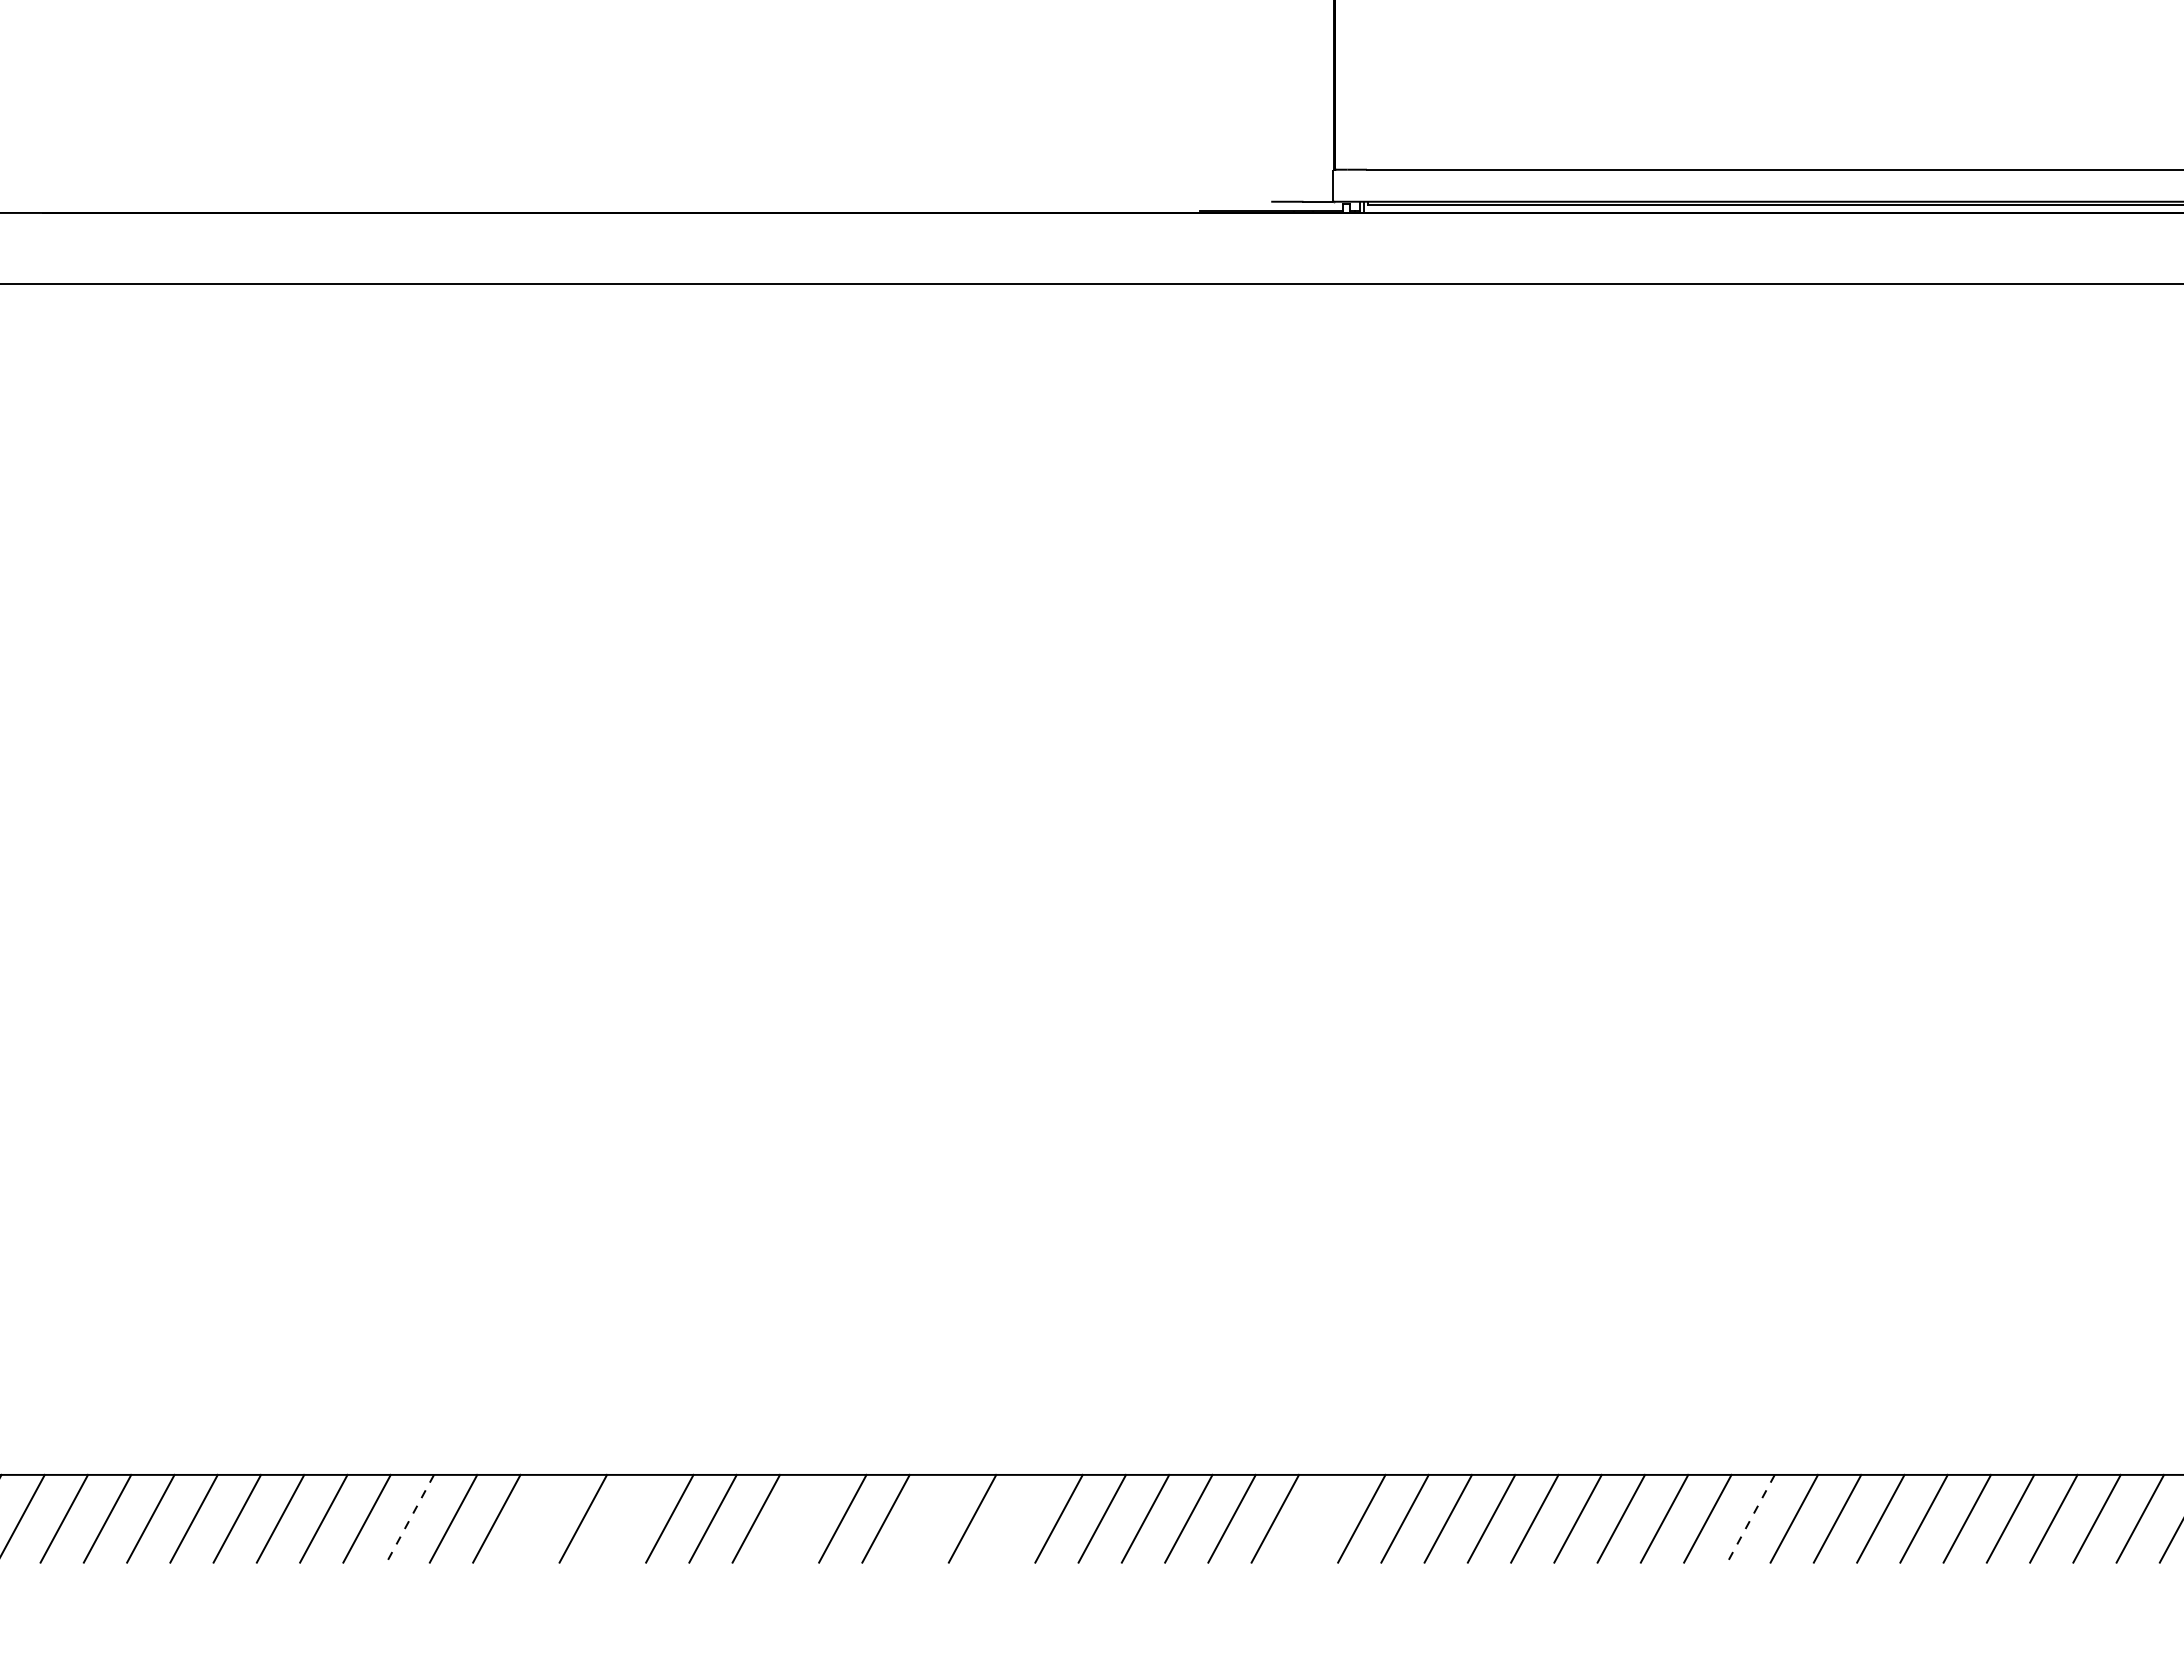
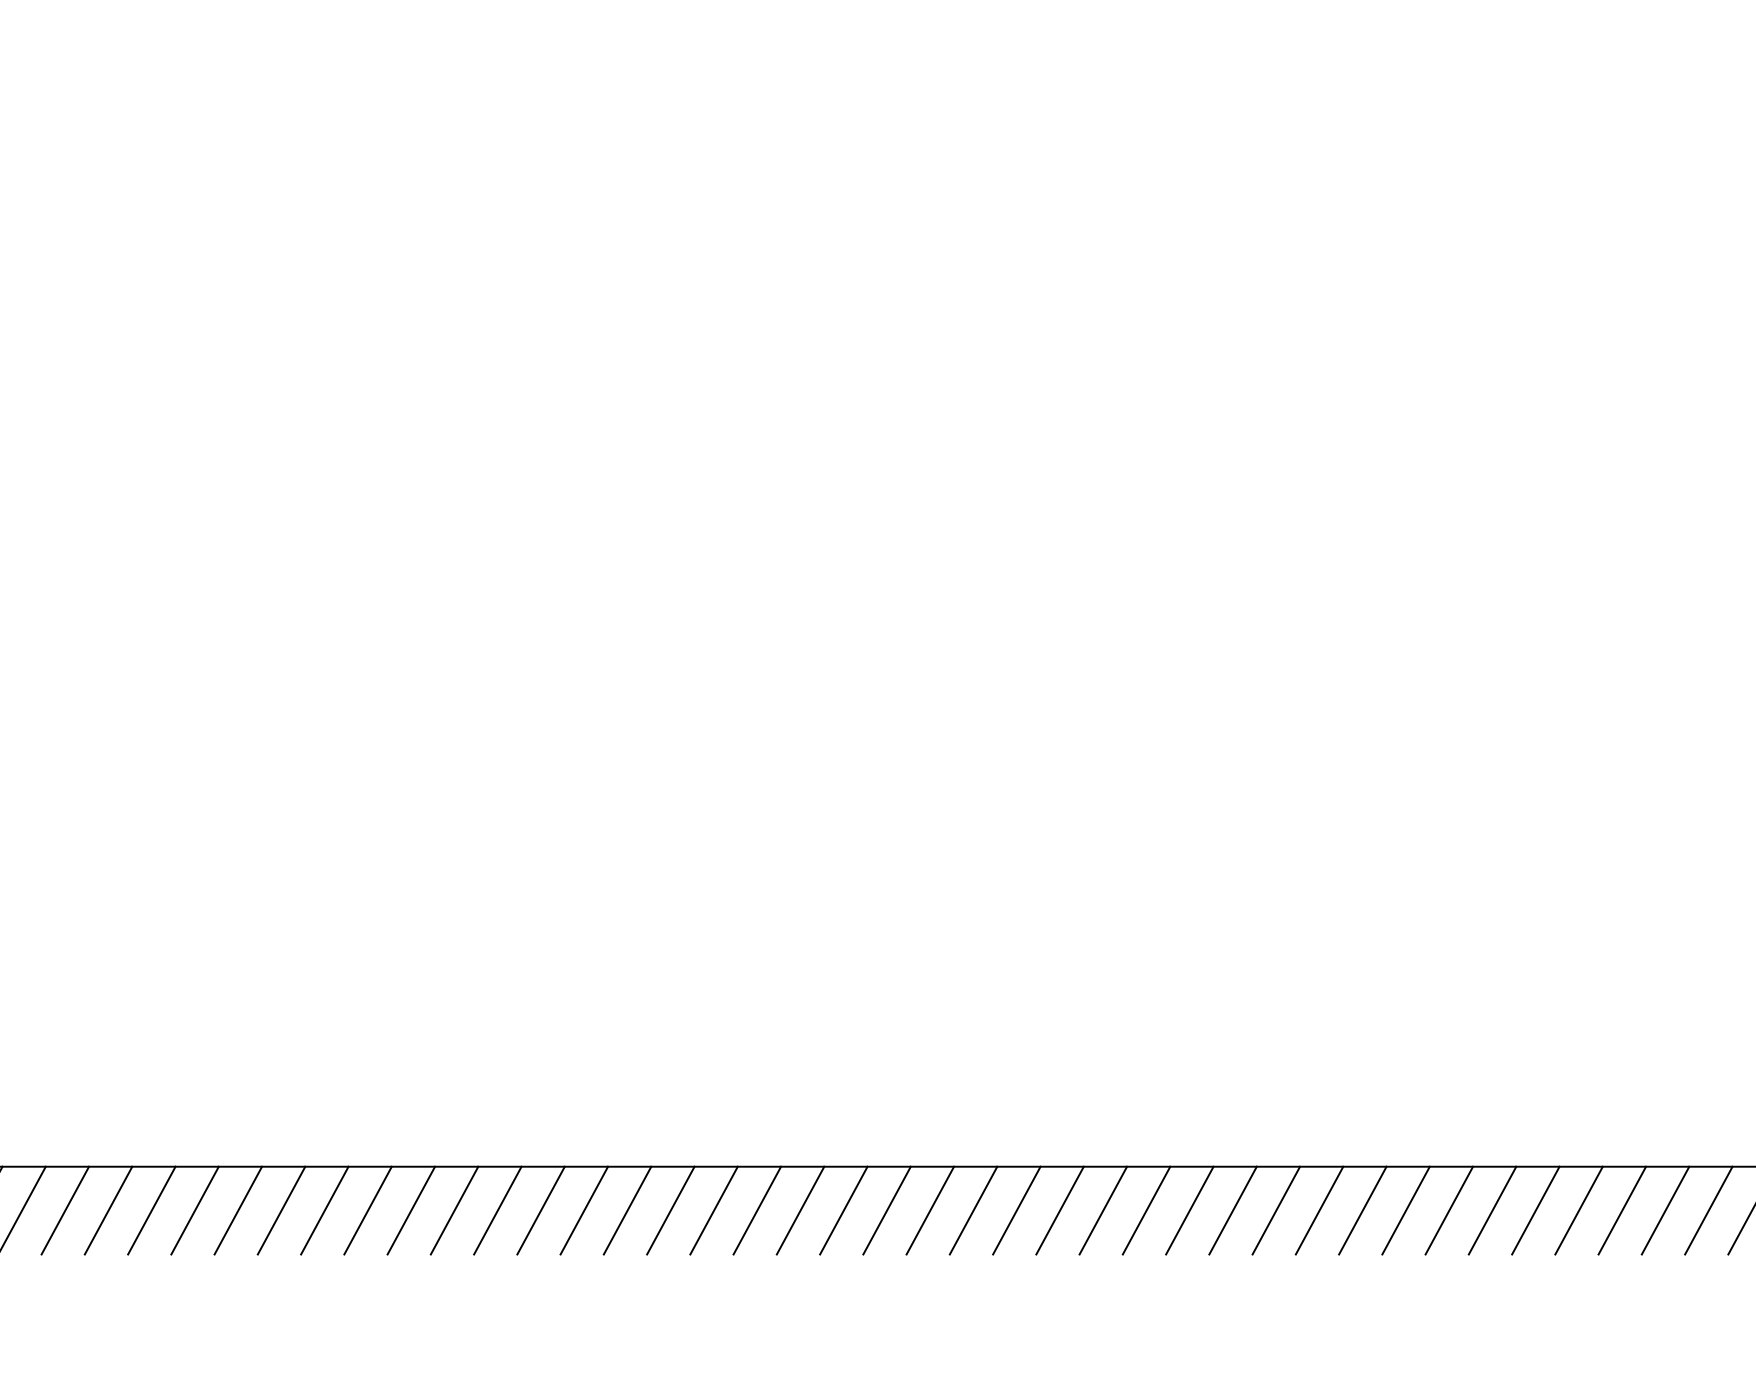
line: (410, 1518) -> (368, 1210), dashed -> solid
line: (539, 1518) -> (497, 1210), added
line: (626, 1518) -> (584, 1210), added
line: (799, 1518) -> (757, 1210), added
line: (929, 1518) -> (887, 1210), added
line: (1015, 1518) -> (973, 1210), added
line: (1318, 1518) -> (1276, 1210), added
line: (1751, 1518) -> (1709, 1210), dashed -> solid

